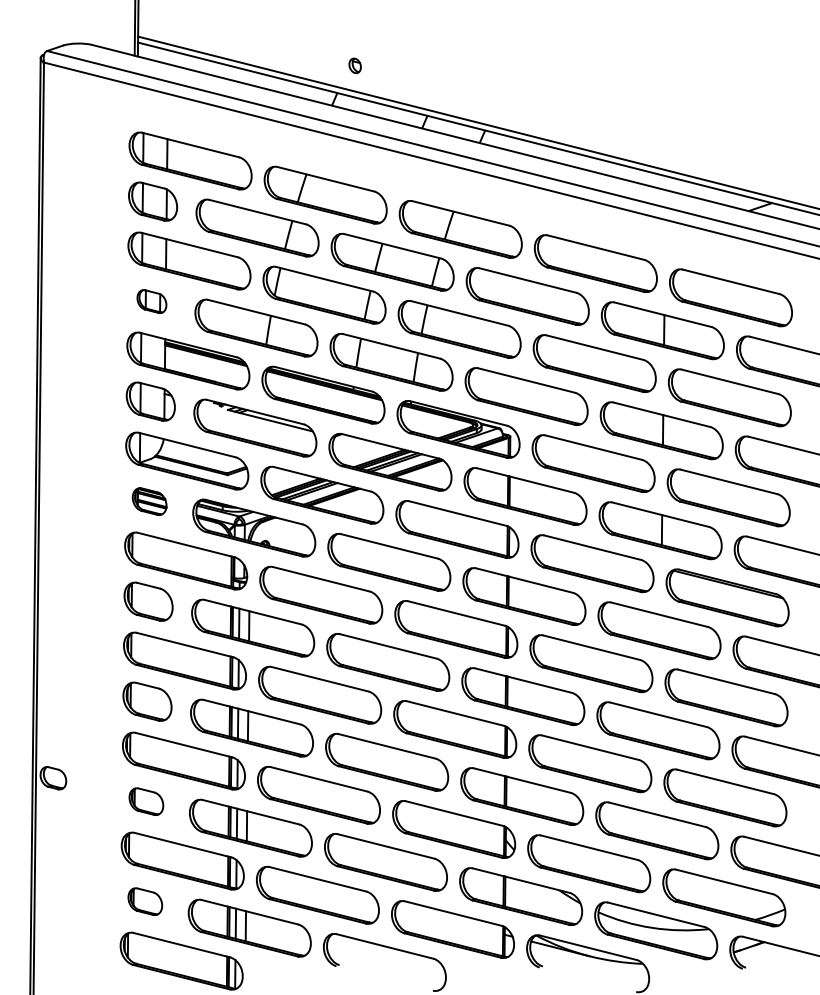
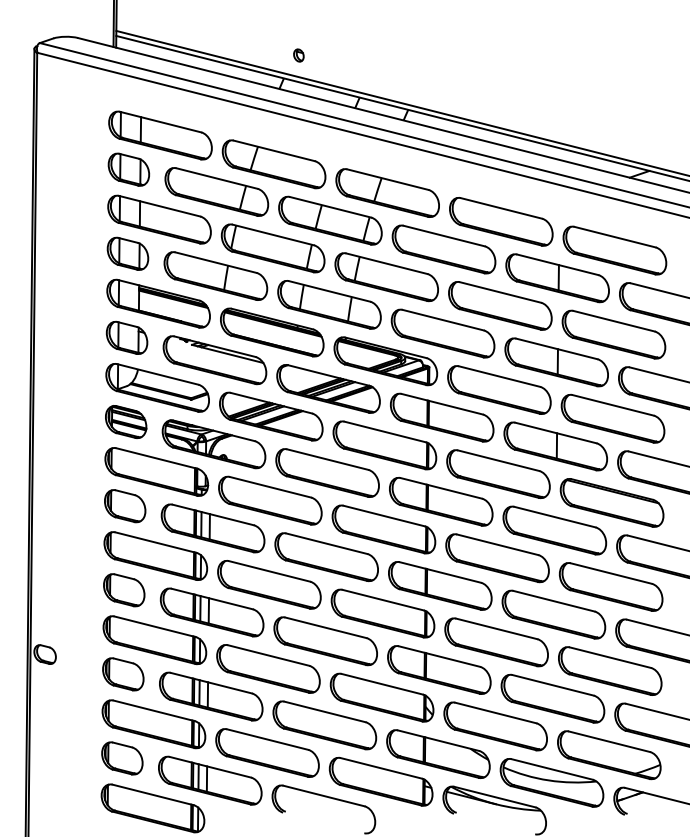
part: (151, 301) -> (127, 253), size x1.67
part: (149, 501) -> (125, 421), size x1.43
part: (146, 801) -> (123, 674), size x1.43
part: (145, 901) -> (122, 758), size x1.43

